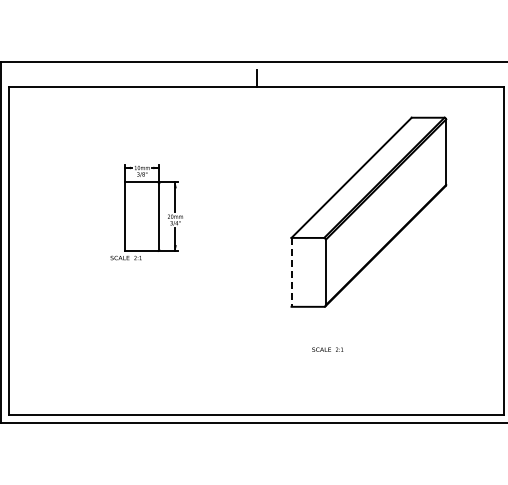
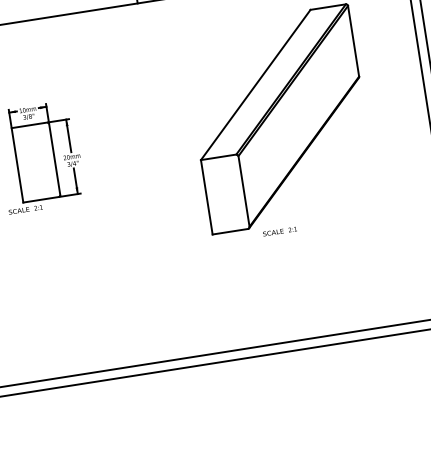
line: (291, 272) -> (206, 197), dashed -> solid
text: (327, 349) -> (279, 231), moved

